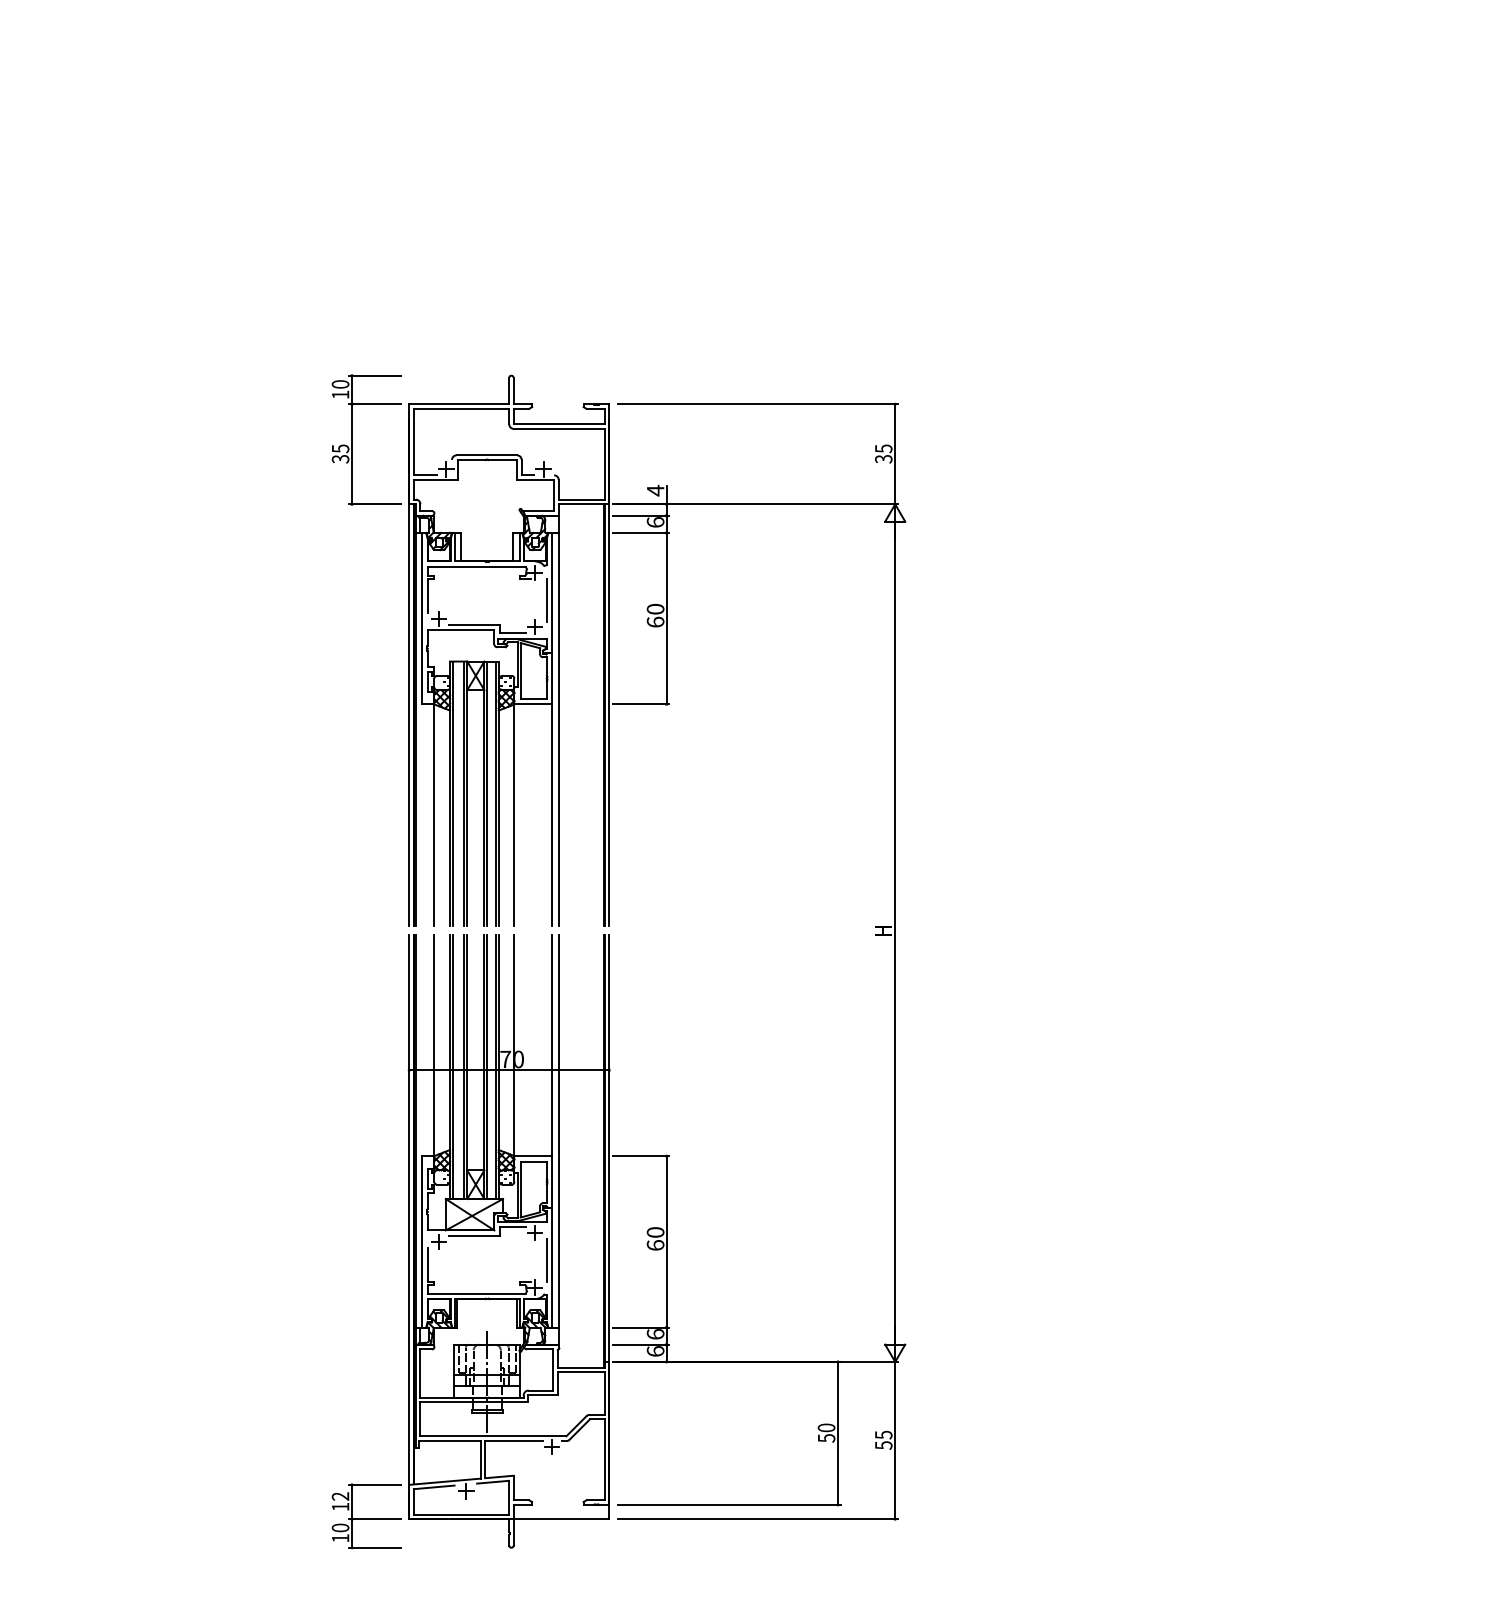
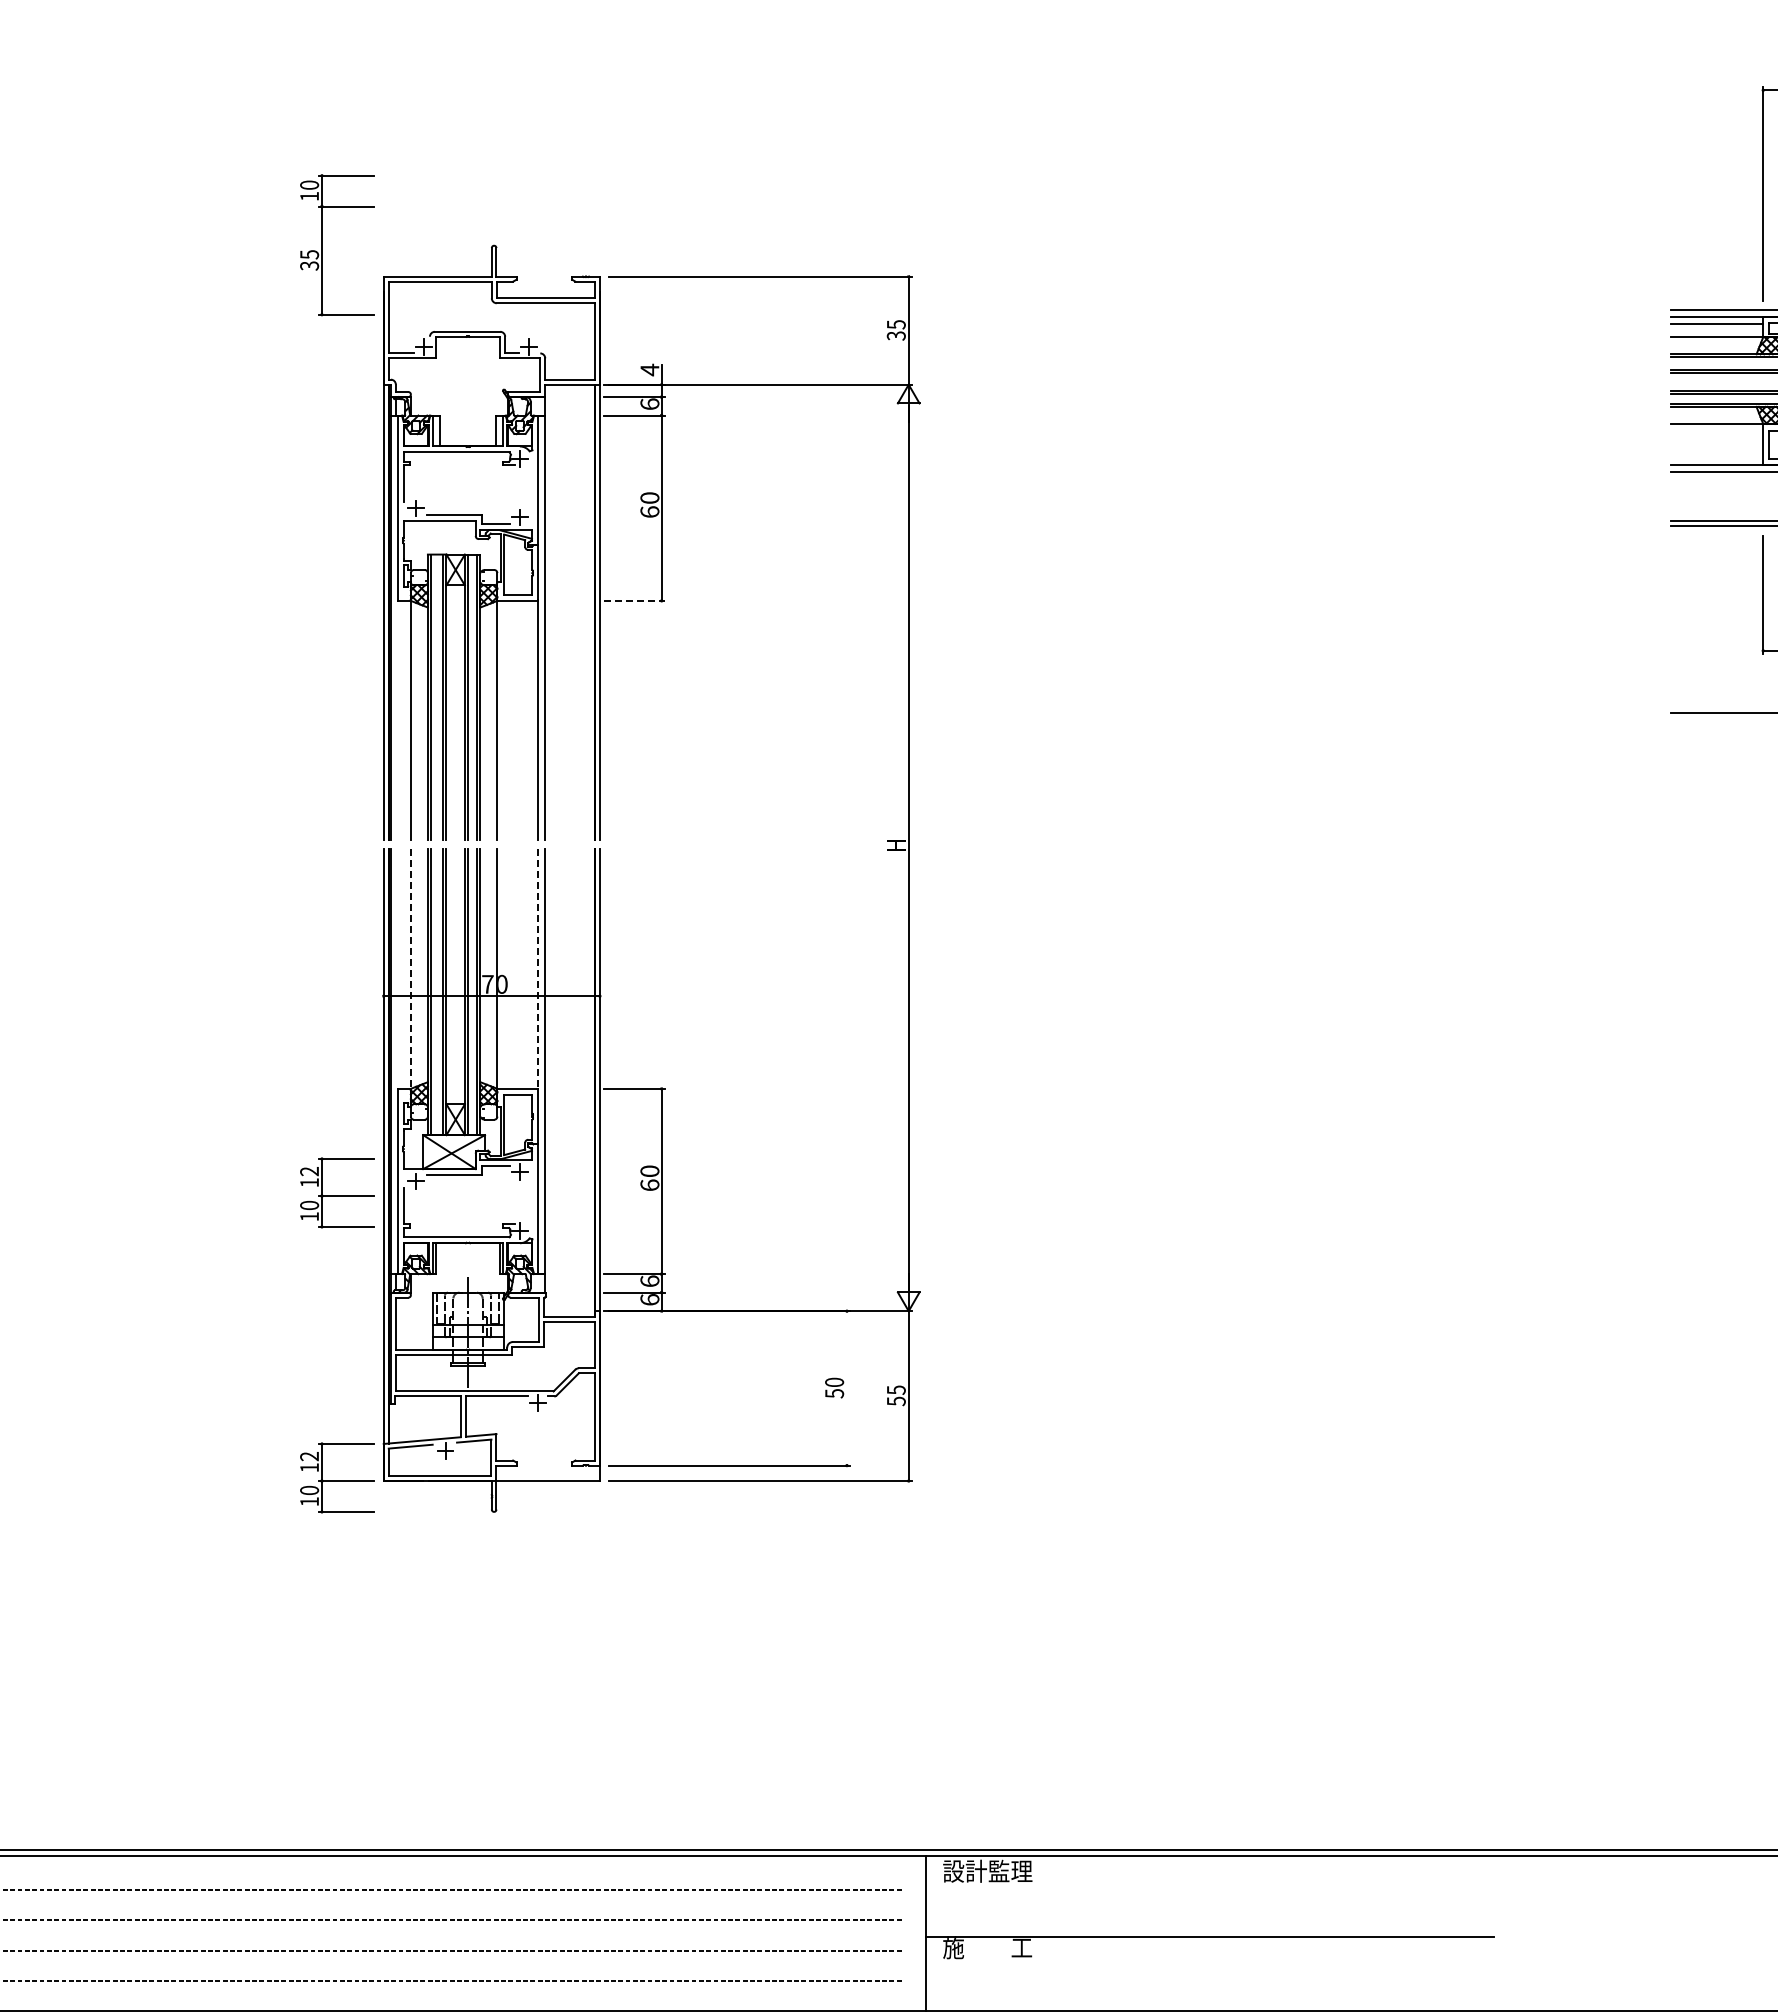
part: (352, 440) -> (322, 245), moved
line: (546, 600) -> (532, 488), removed
line: (641, 704) -> (634, 600), solid -> dashed
line: (434, 1046) -> (410, 970), solid -> dashed
line: (552, 1046) -> (538, 970), solid -> dashed
part: (366, 1252) -> (337, 1192), added
line: (546, 1260) -> (532, 1201), removed
line: (837, 1433) -> (846, 1388), removed

